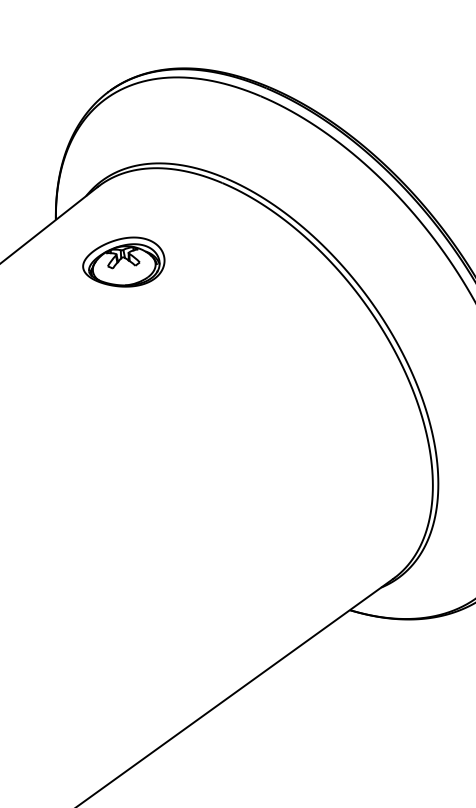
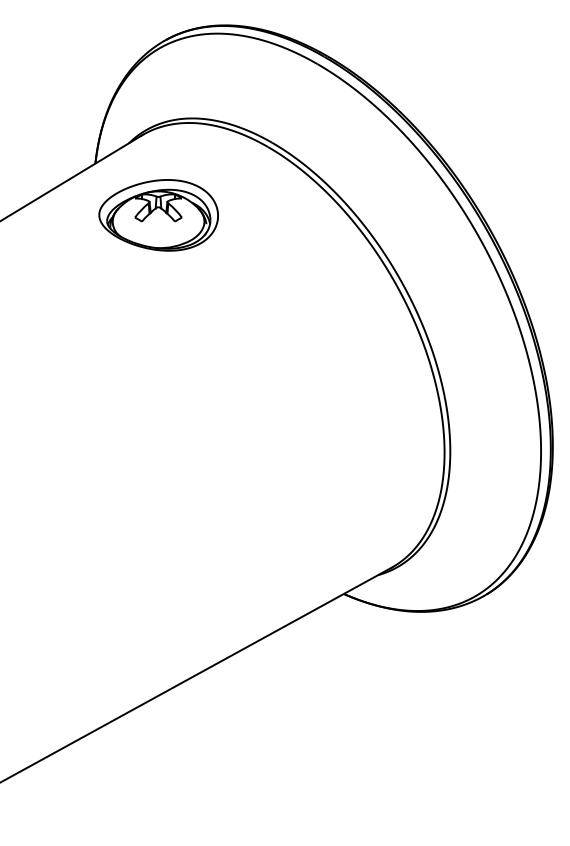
part: (123, 263) -> (158, 215), size x1.43

